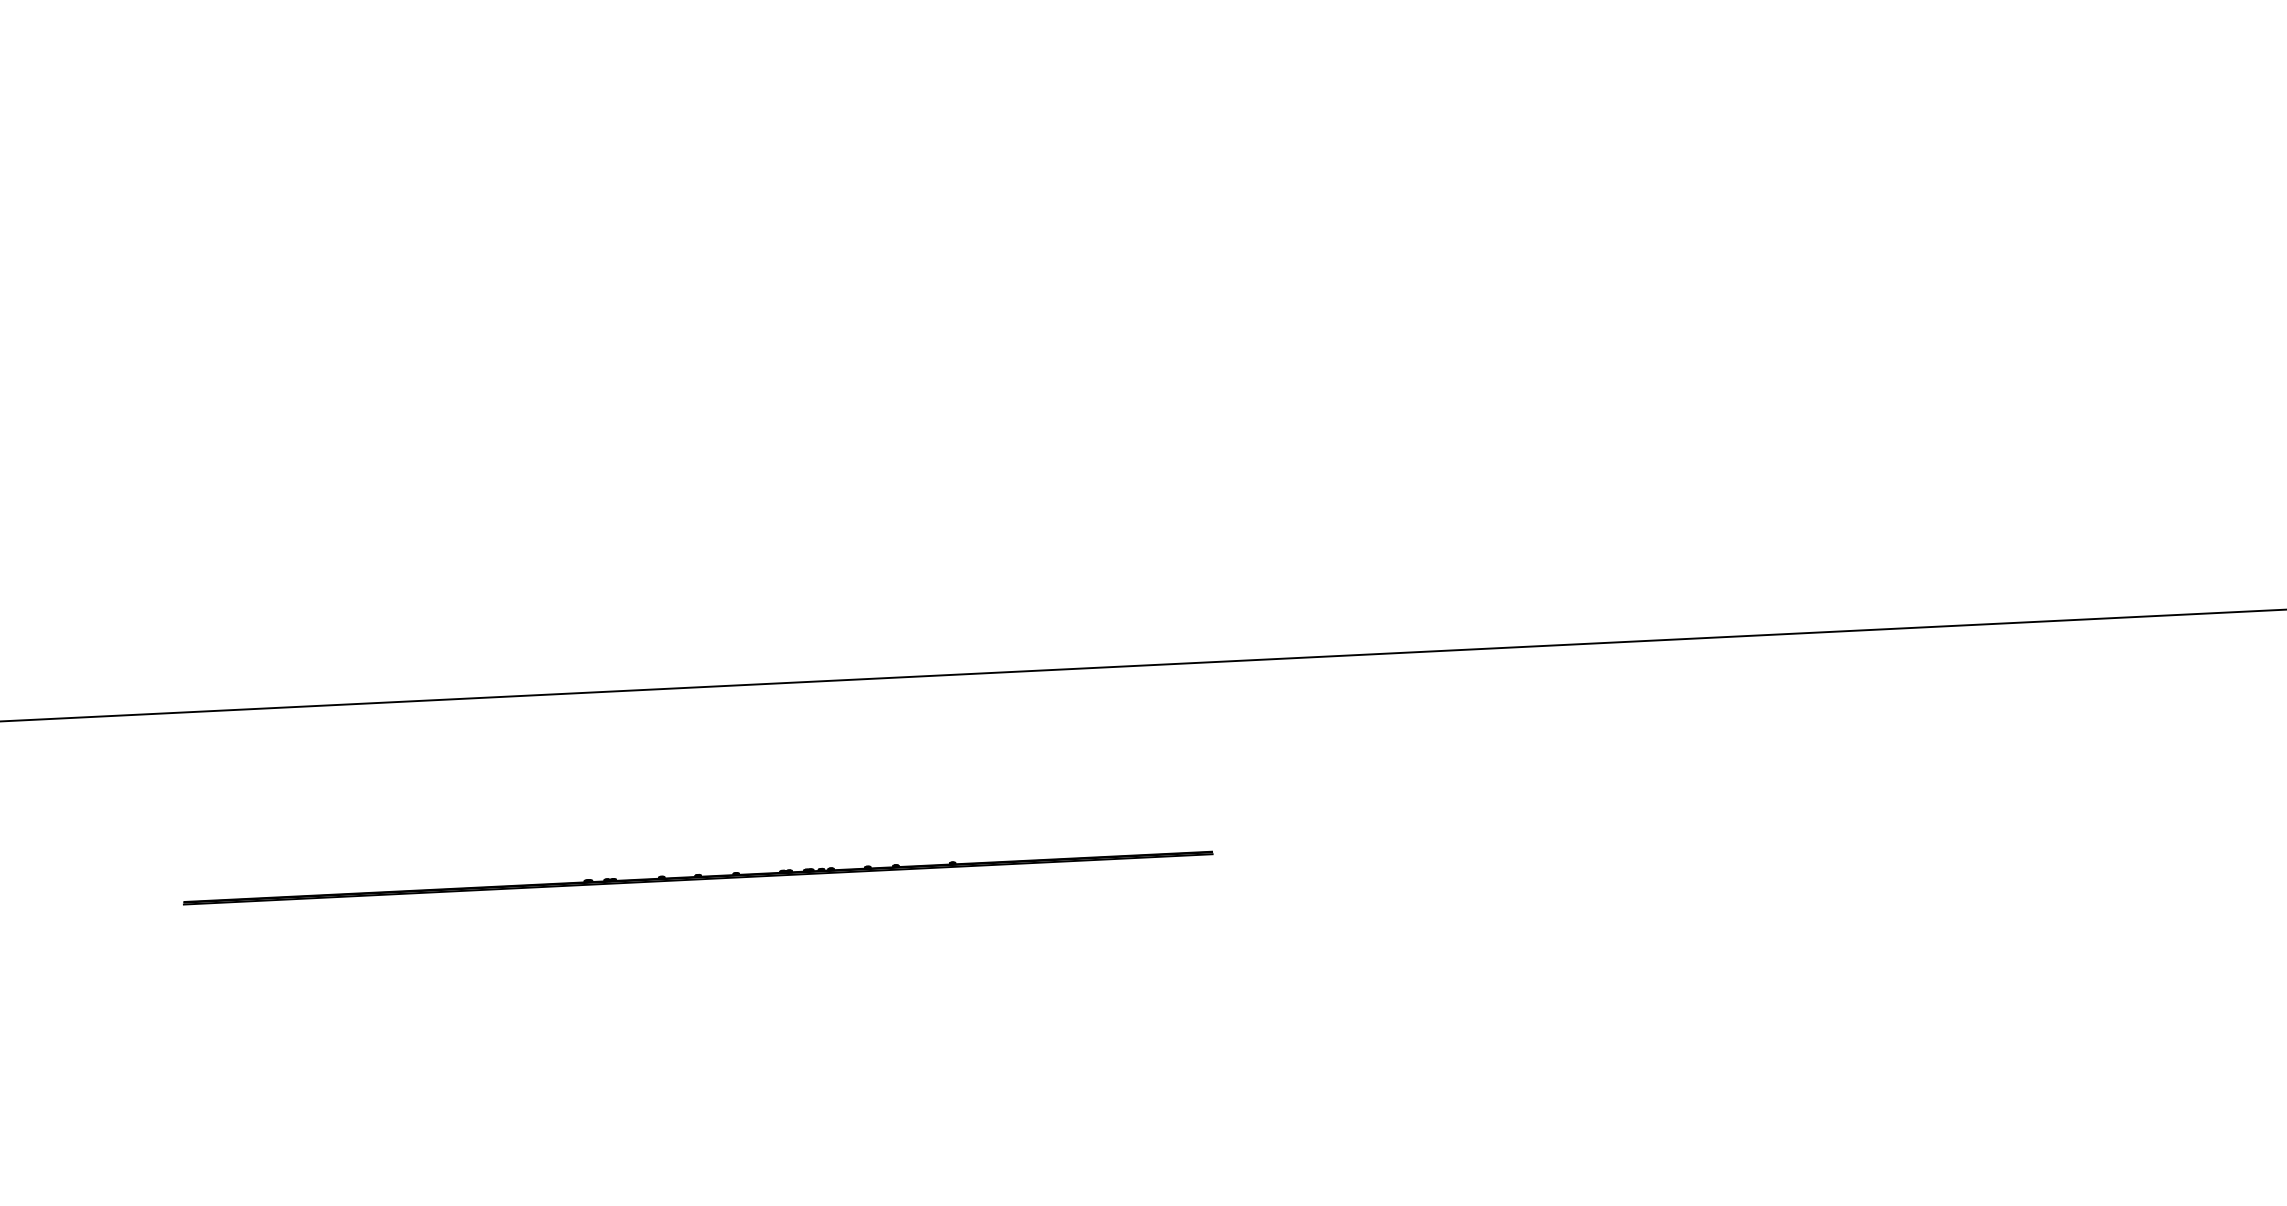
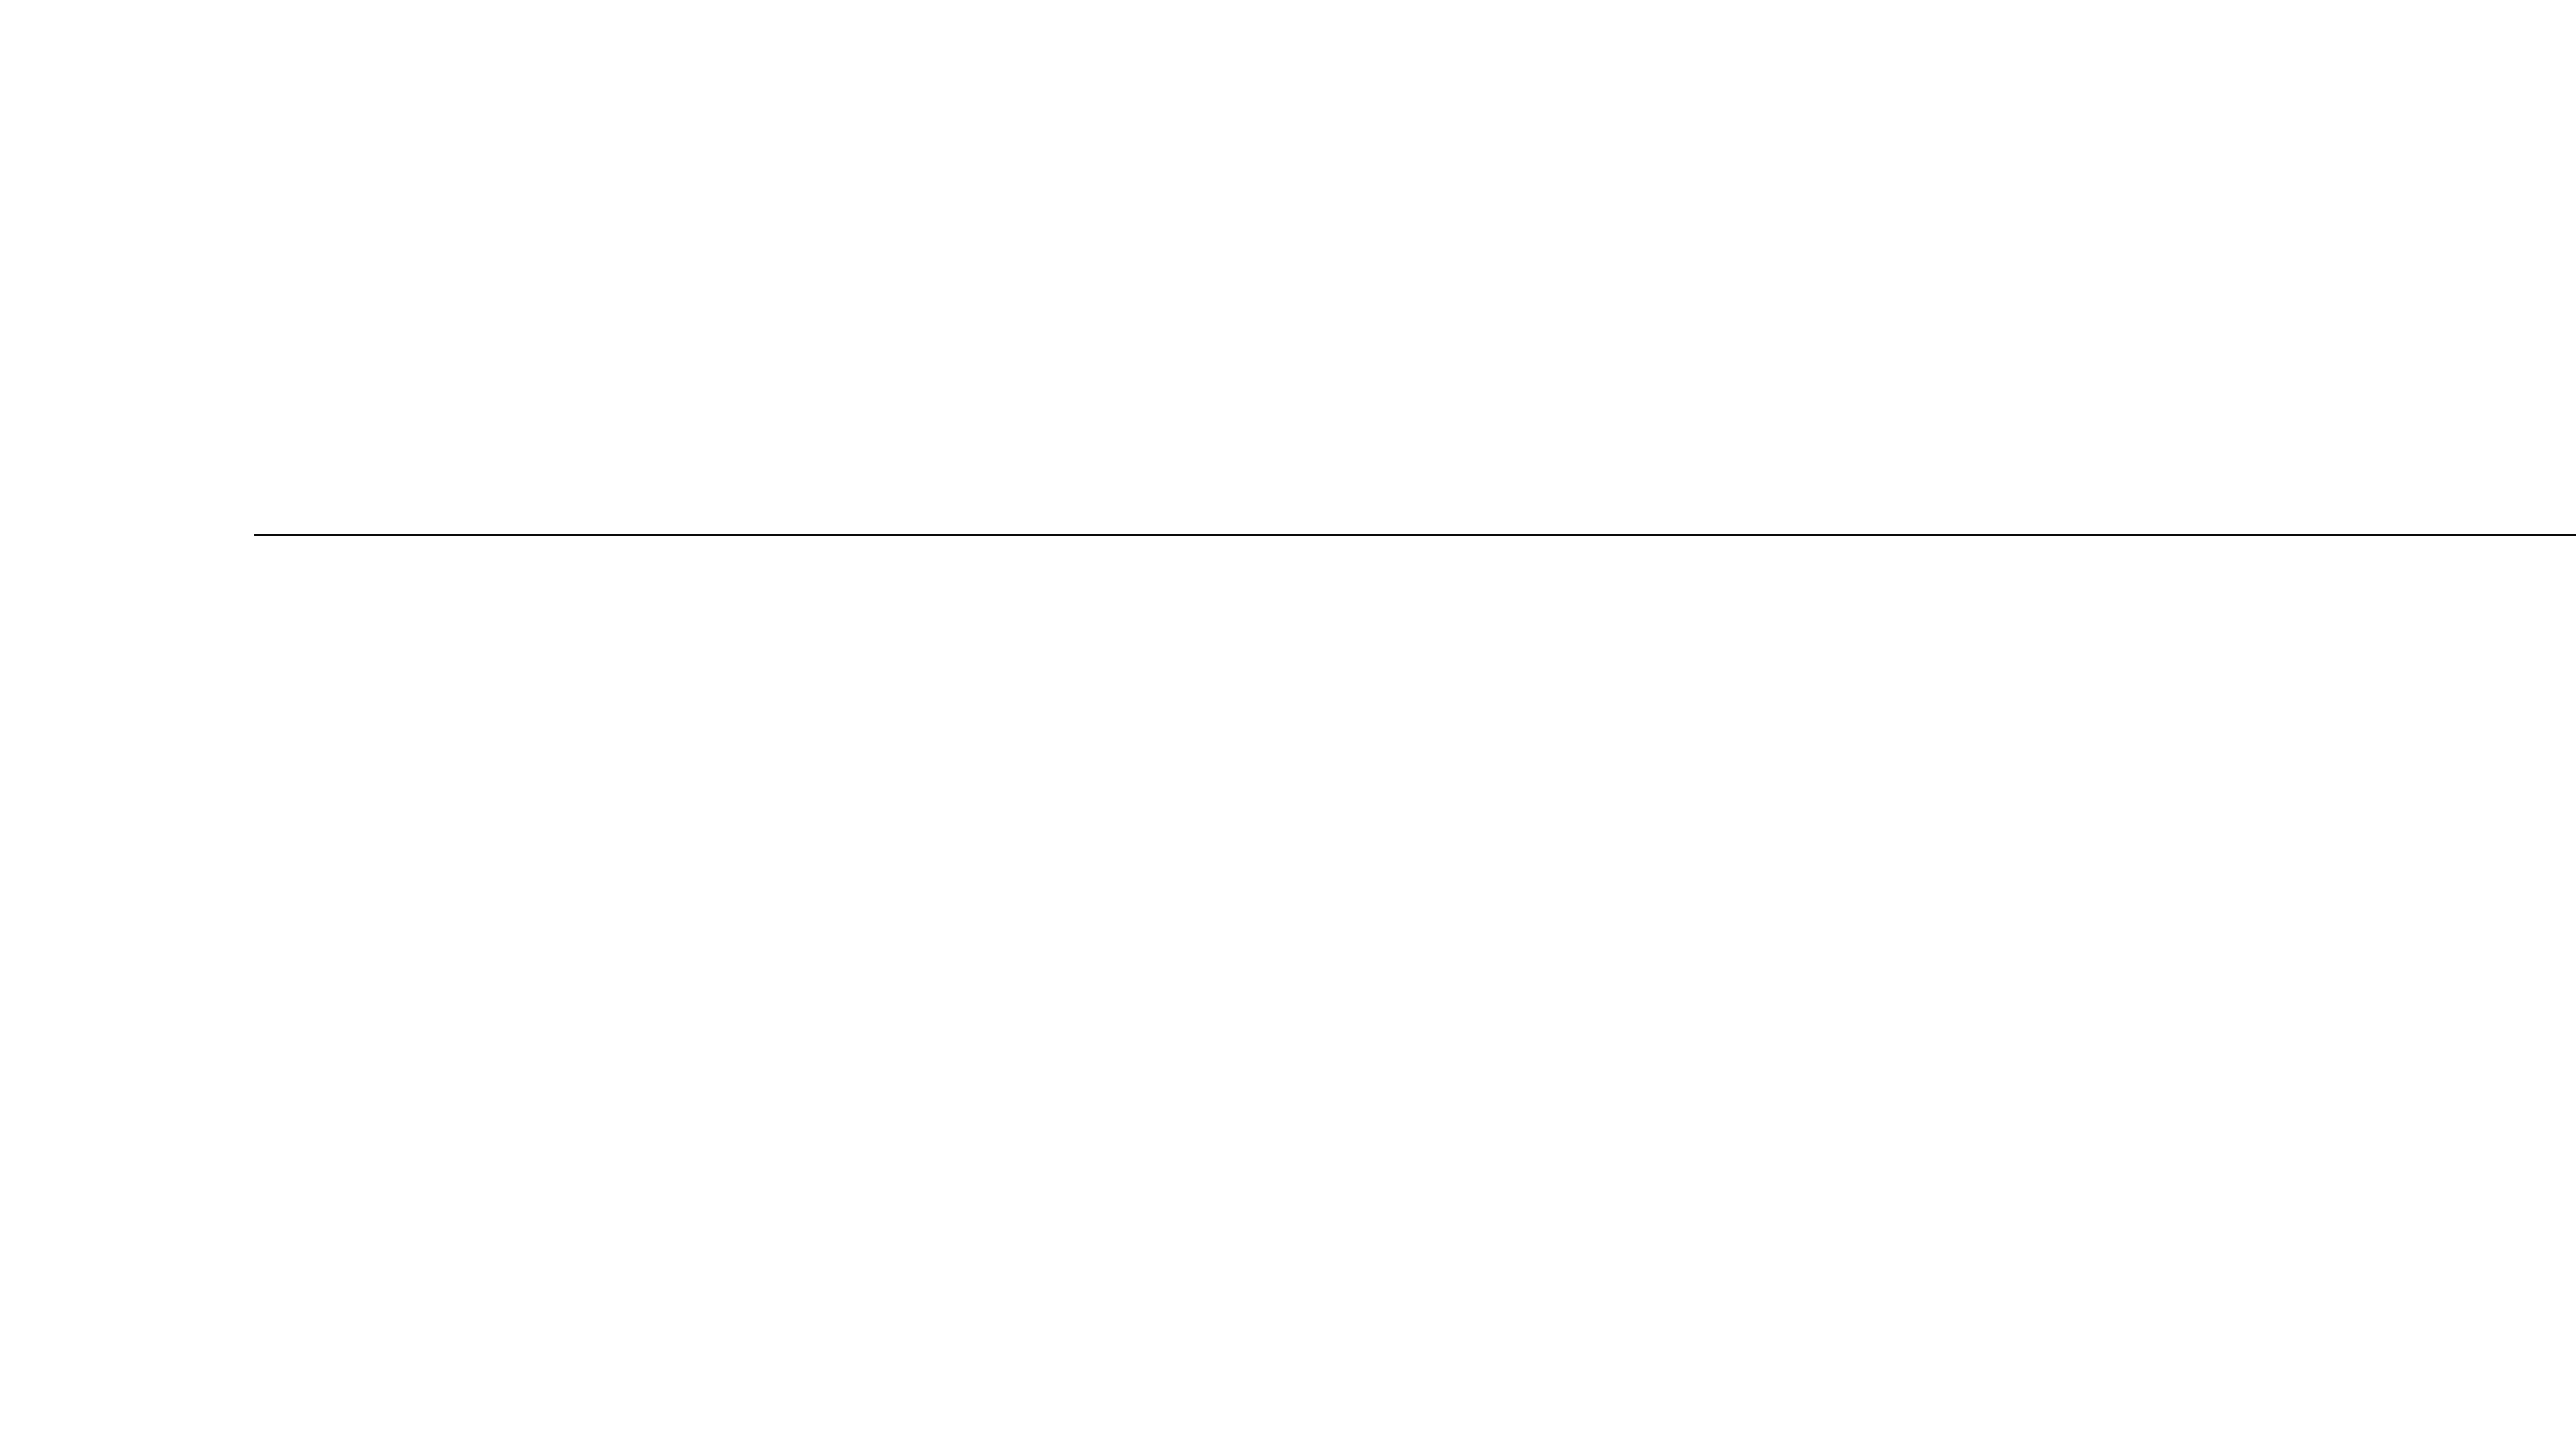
part: (697, 877) -> (1216, 718), removed

